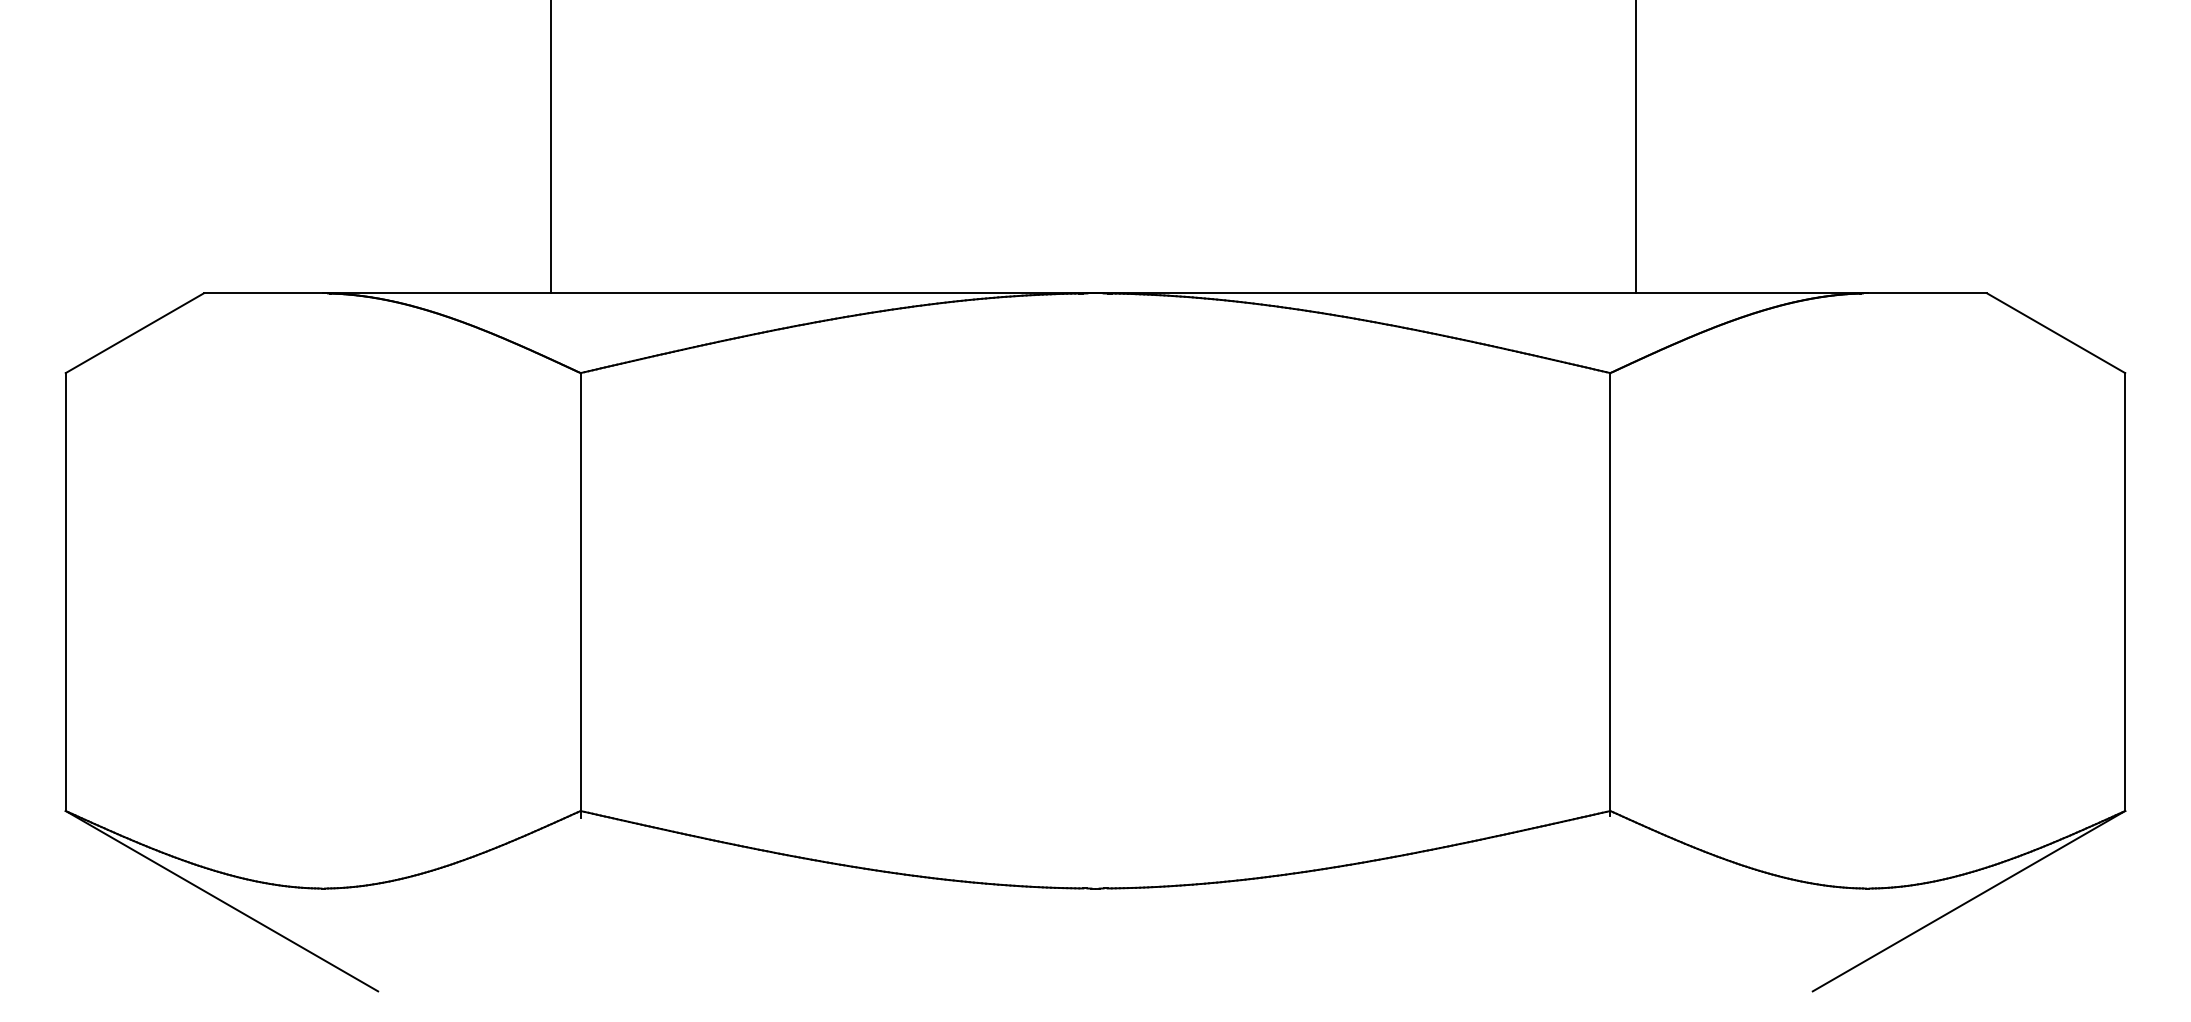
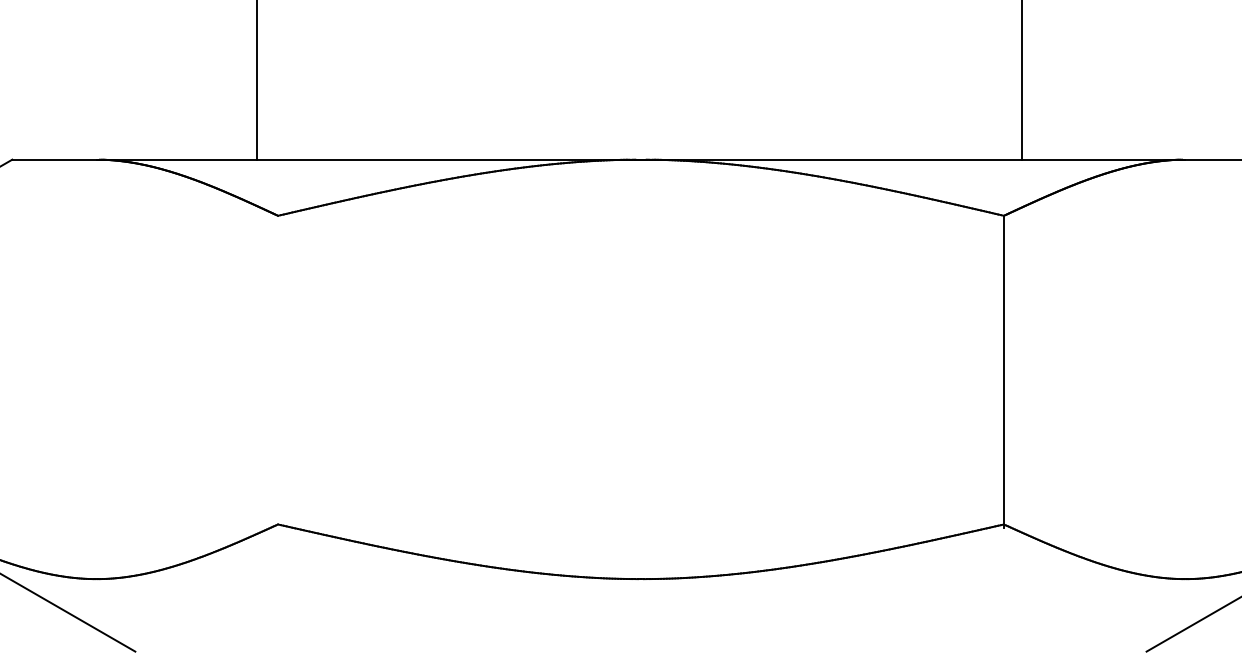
line: (580, 595) -> (277, 372), removed

